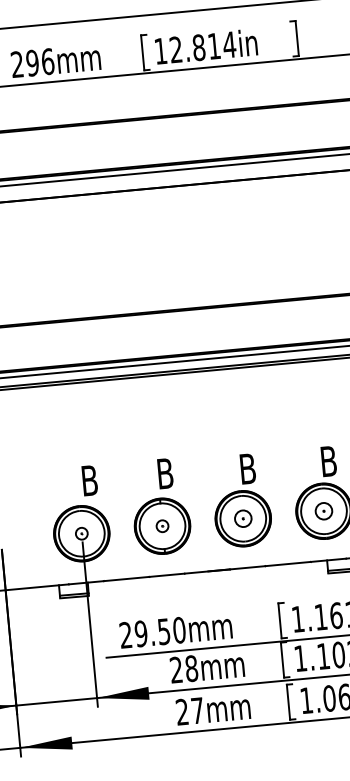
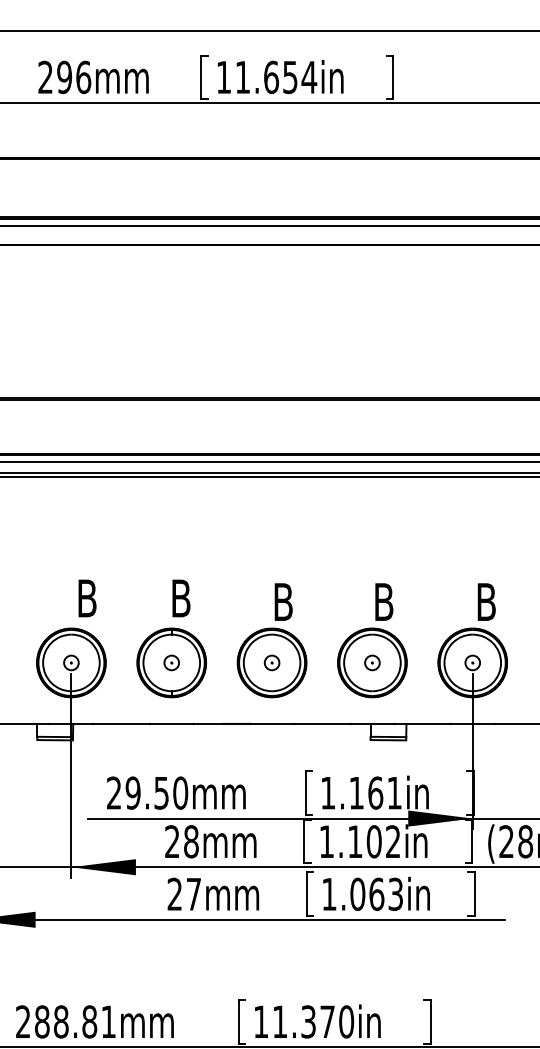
text: (195, 48) -> (266, 77), 12.814in -> 11.654in
part: (324, 510) -> (372, 662), size x0.71
part: (242, 518) -> (271, 662), size x0.71

